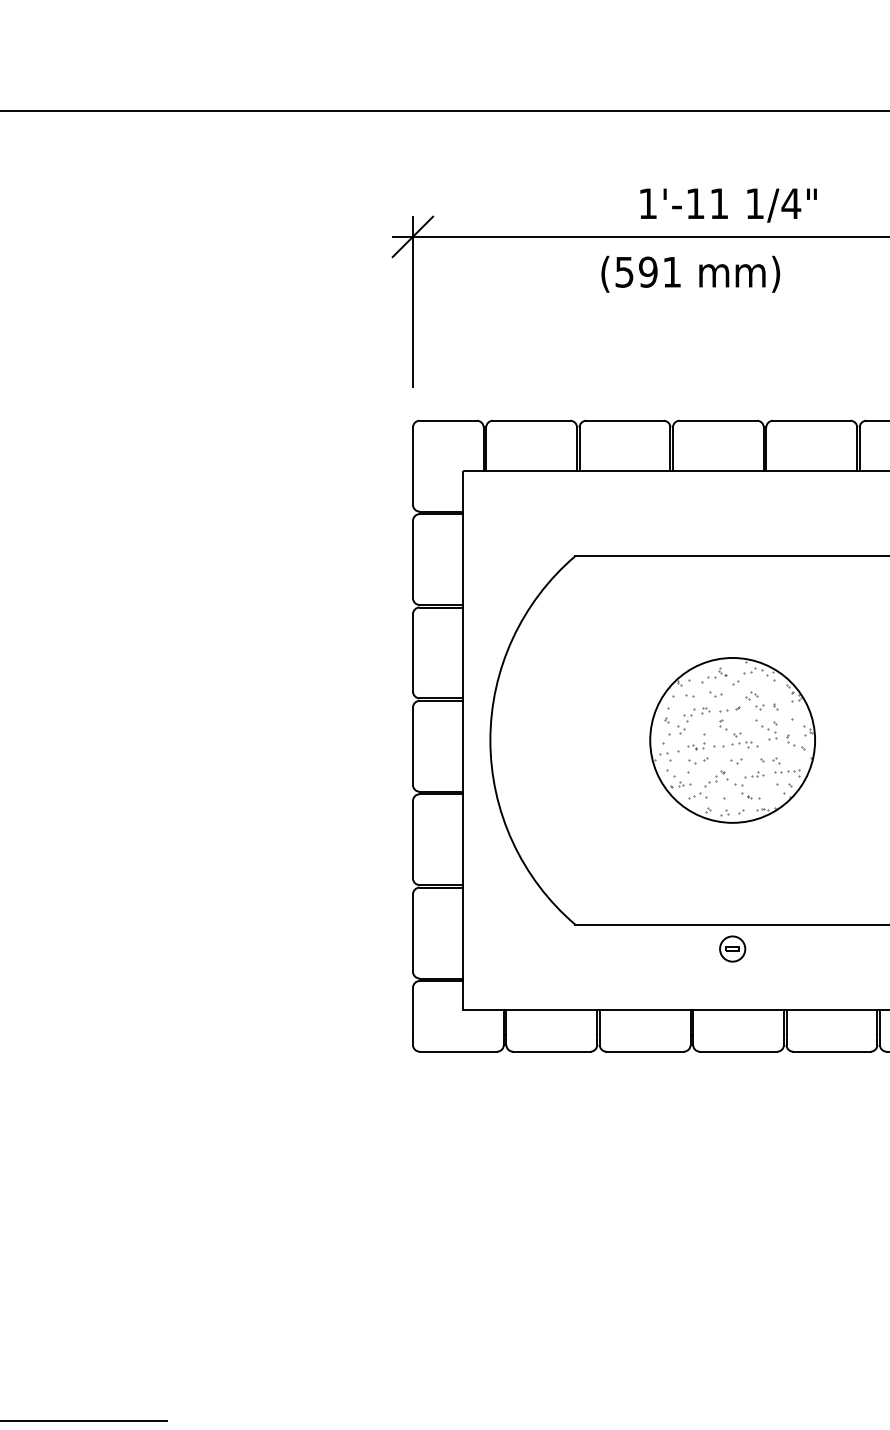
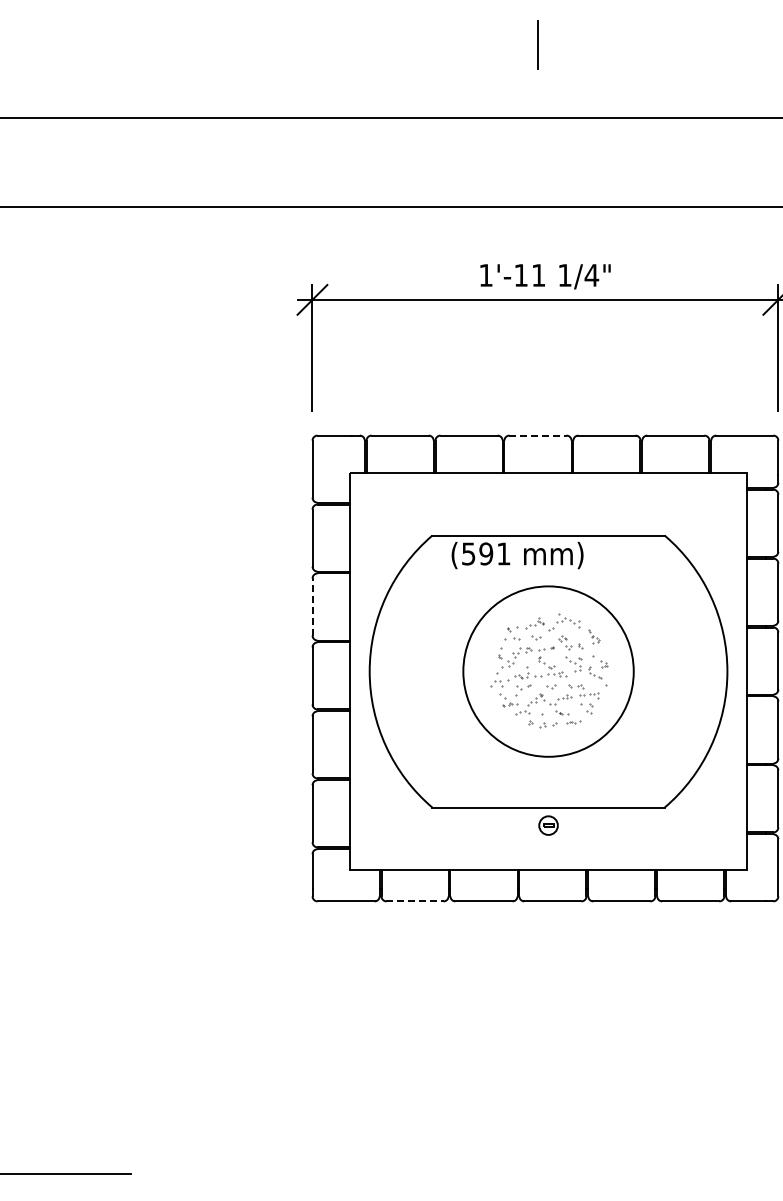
text: (690, 274) -> (517, 555), moved
line: (719, 420) -> (538, 435), solid -> dashed
line: (412, 653) -> (312, 607), solid -> dashed
circle: (732, 740) -> (548, 671), size x1.4
line: (552, 1051) -> (415, 901), solid -> dashed

